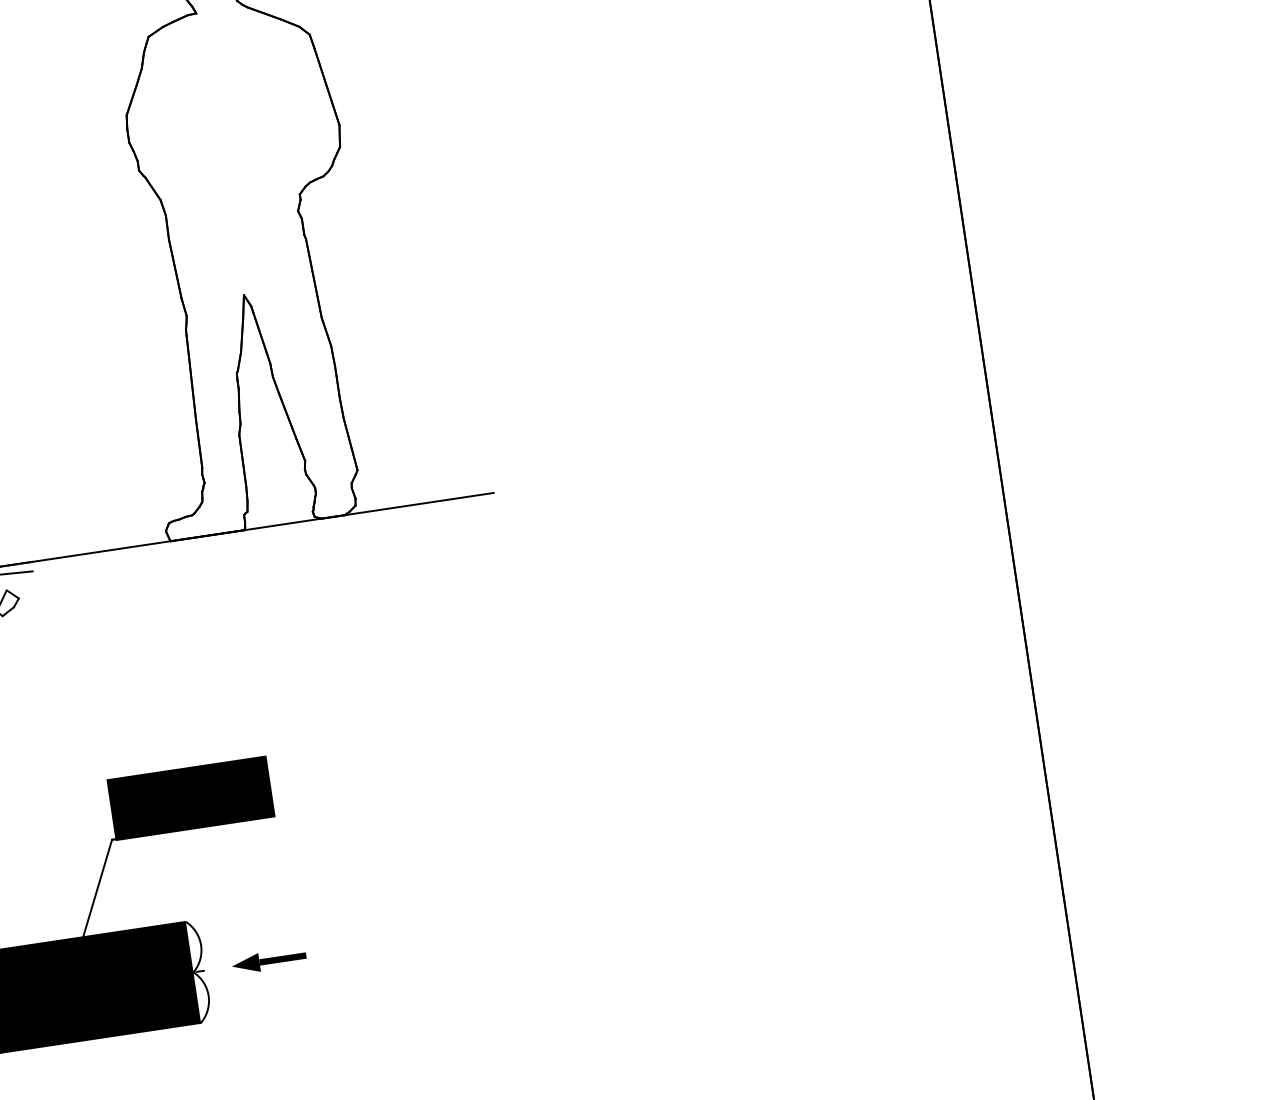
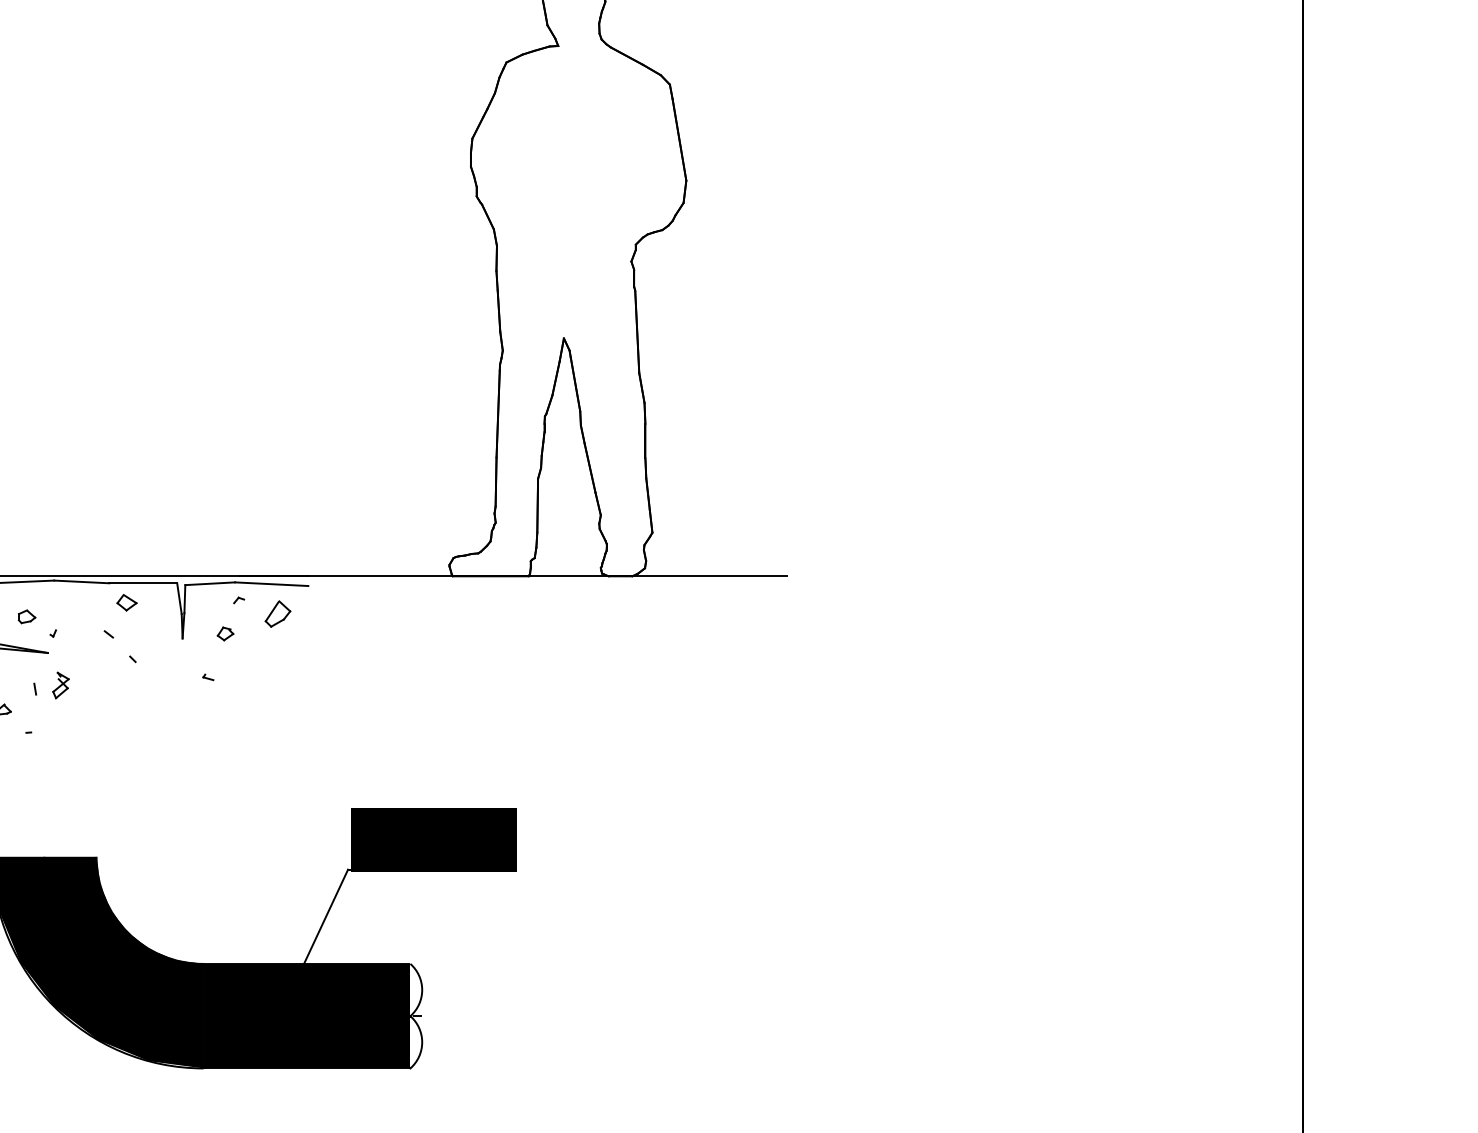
part: (268, 960) -> (488, 1015), removed

